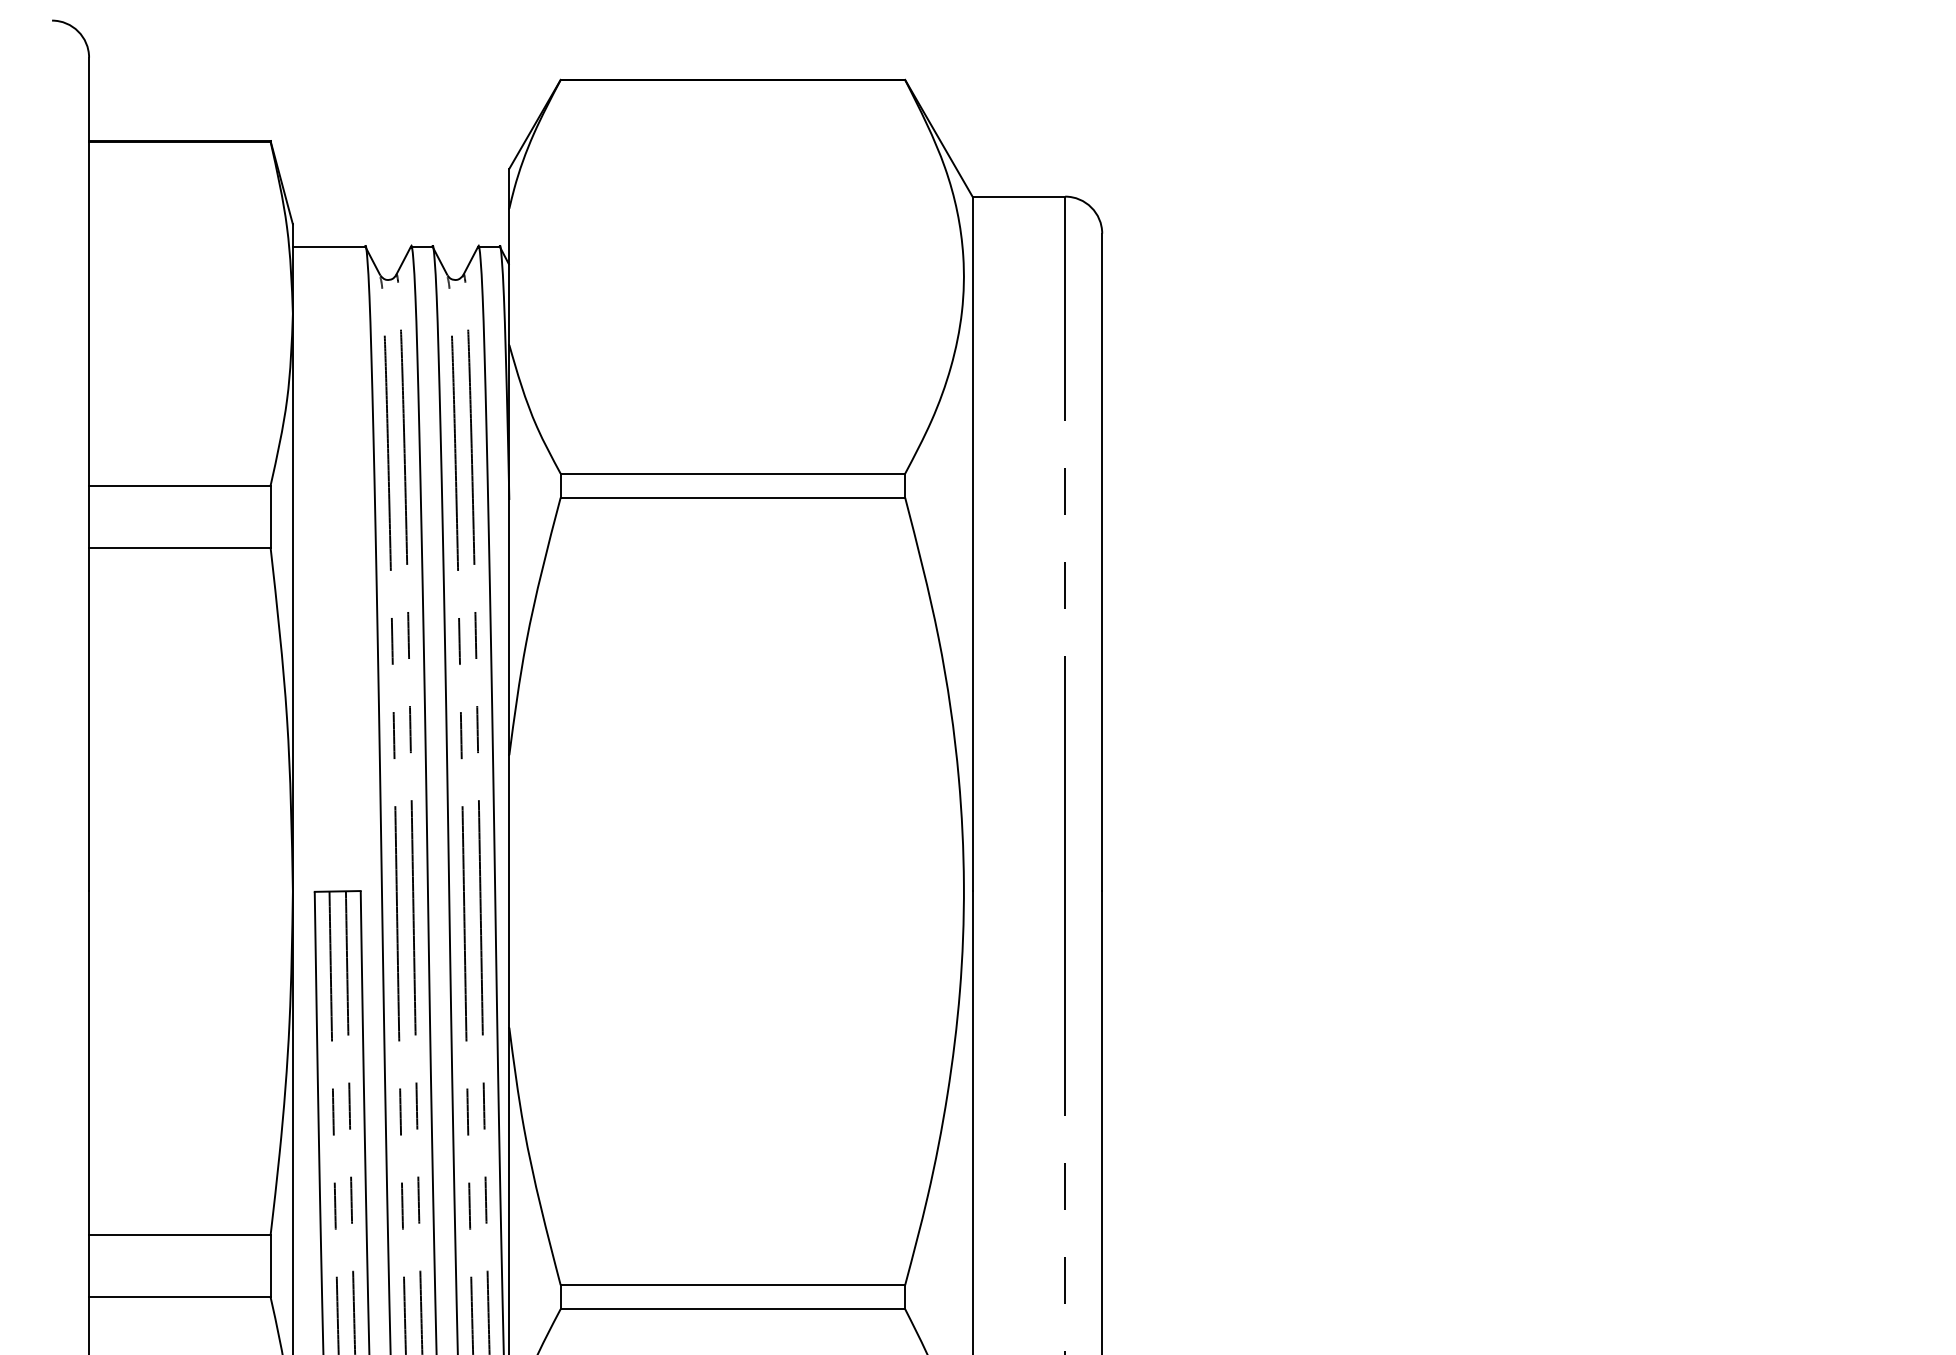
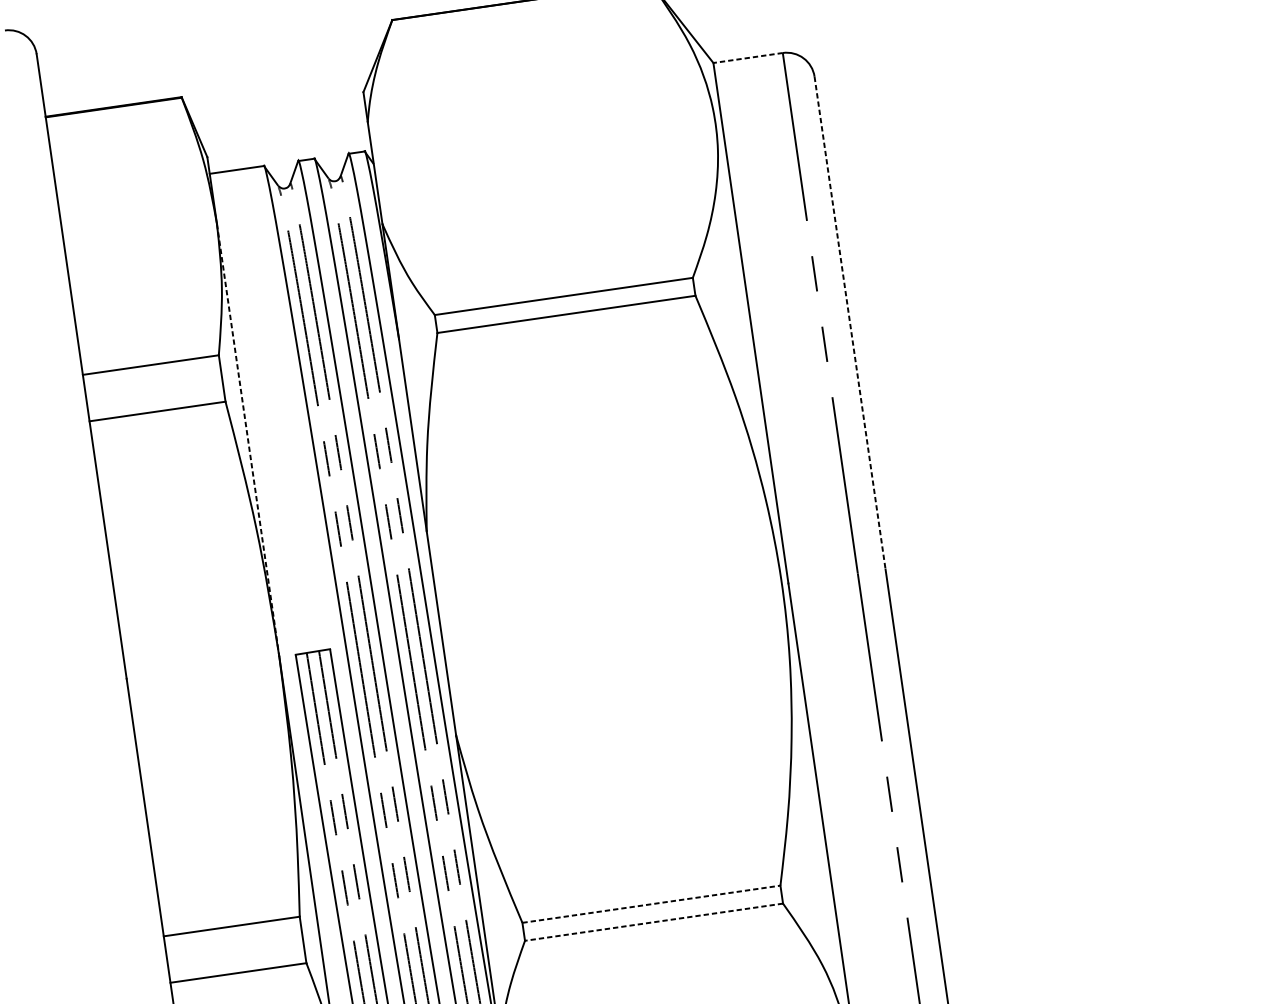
line: (1018, 196) -> (747, 57), solid -> dashed
line: (1102, 562) -> (850, 323), solid -> dashed
line: (292, 602) -> (247, 440), solid -> dashed
line: (733, 1285) -> (651, 904), solid -> dashed
line: (732, 1309) -> (653, 922), solid -> dashed

